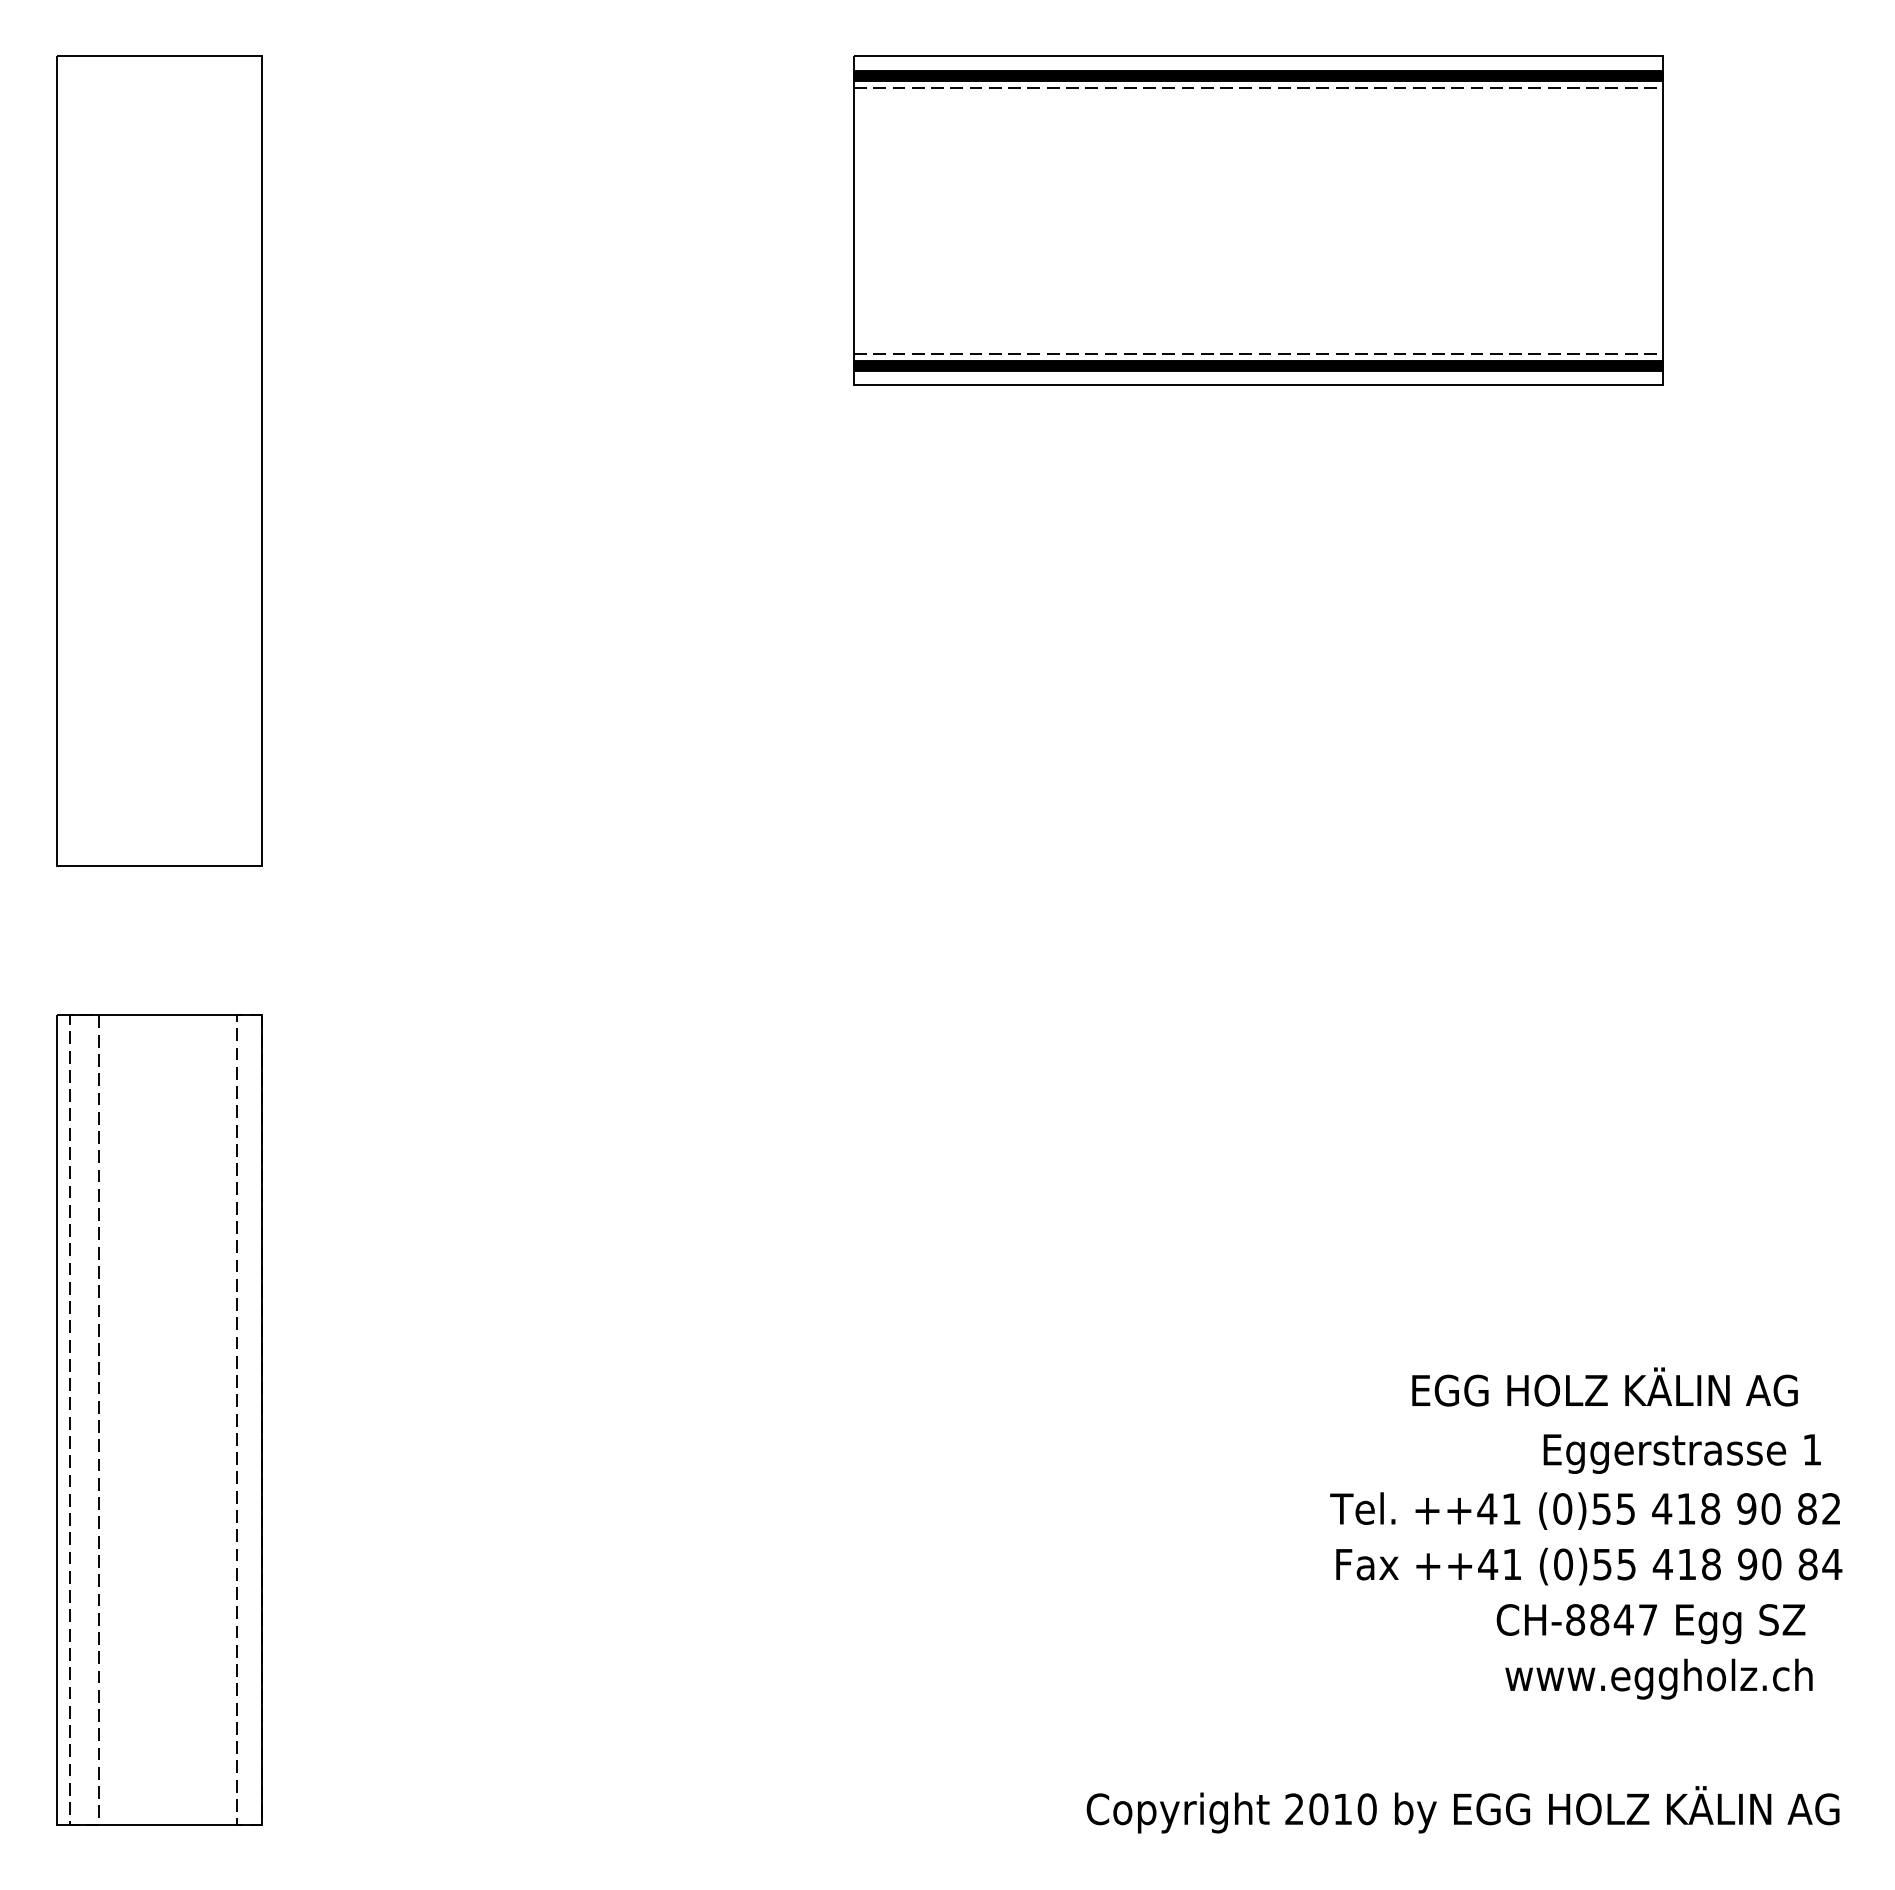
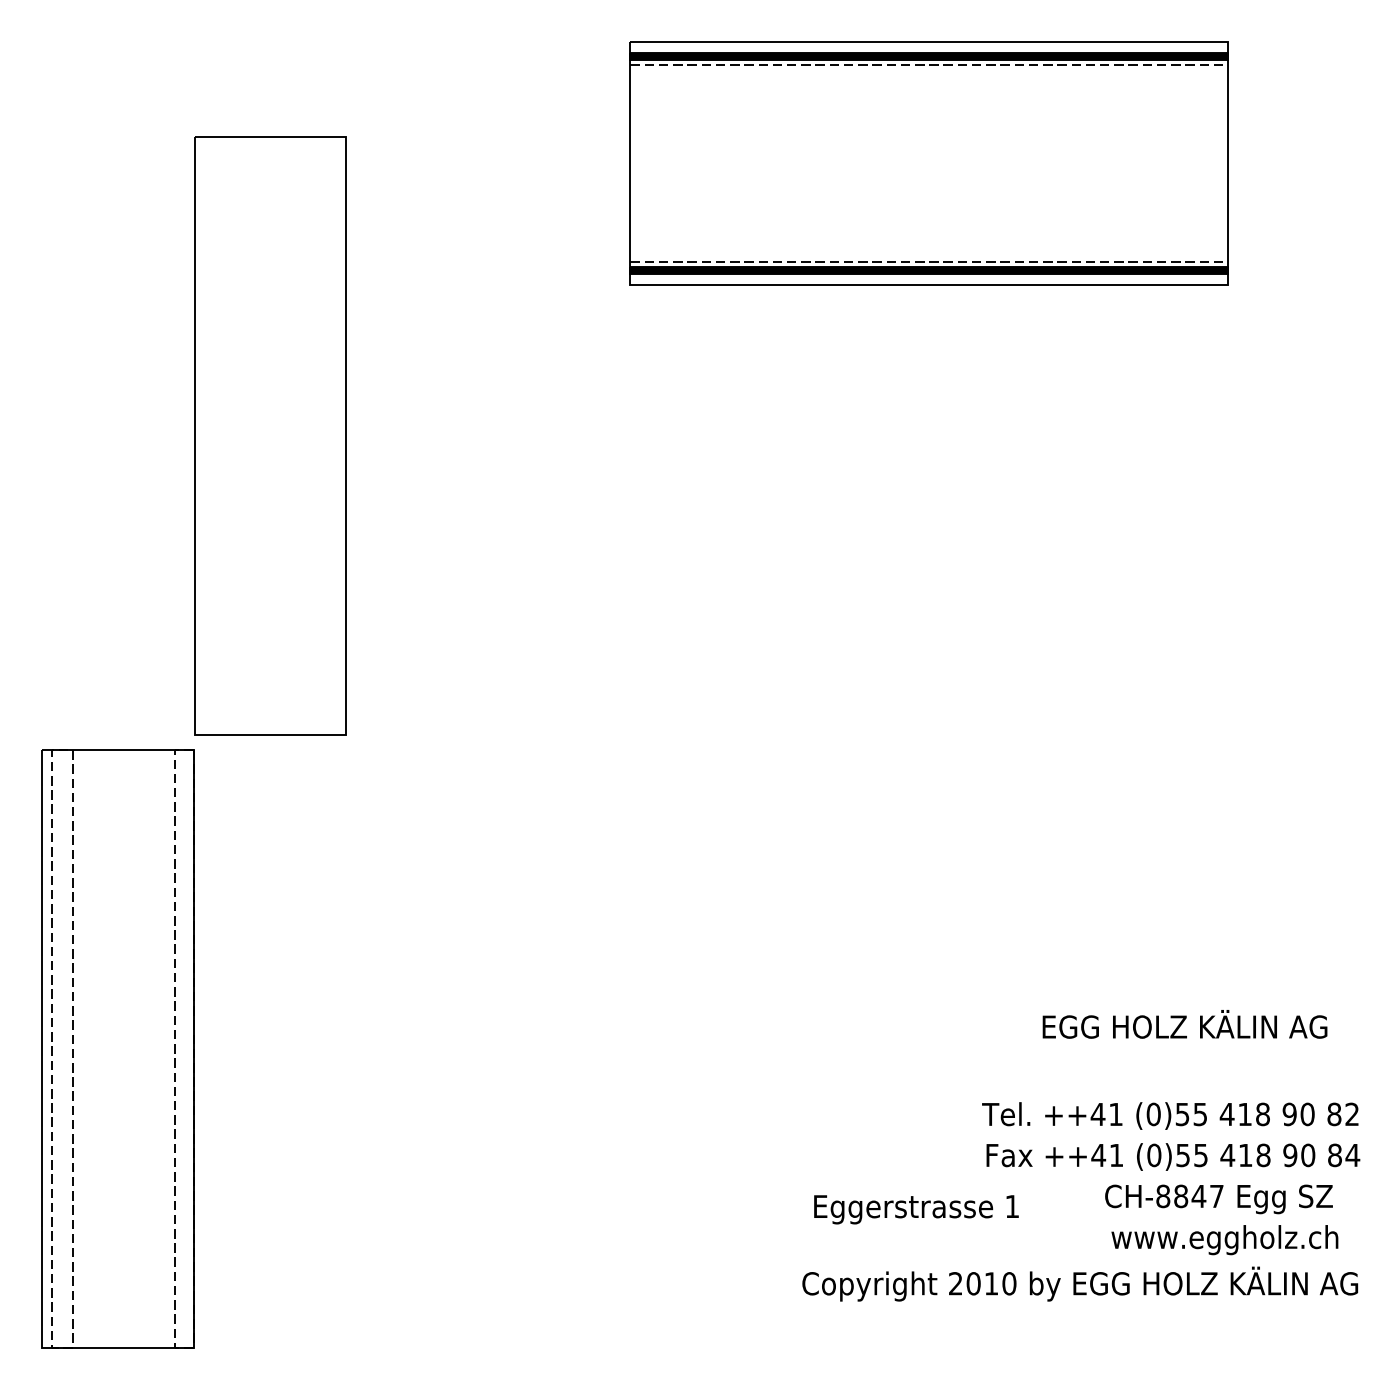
part: (159, 460) -> (270, 435), moved
text: (1681, 1453) -> (915, 1209), moved
text: (1462, 1809) -> (1079, 1283), moved

